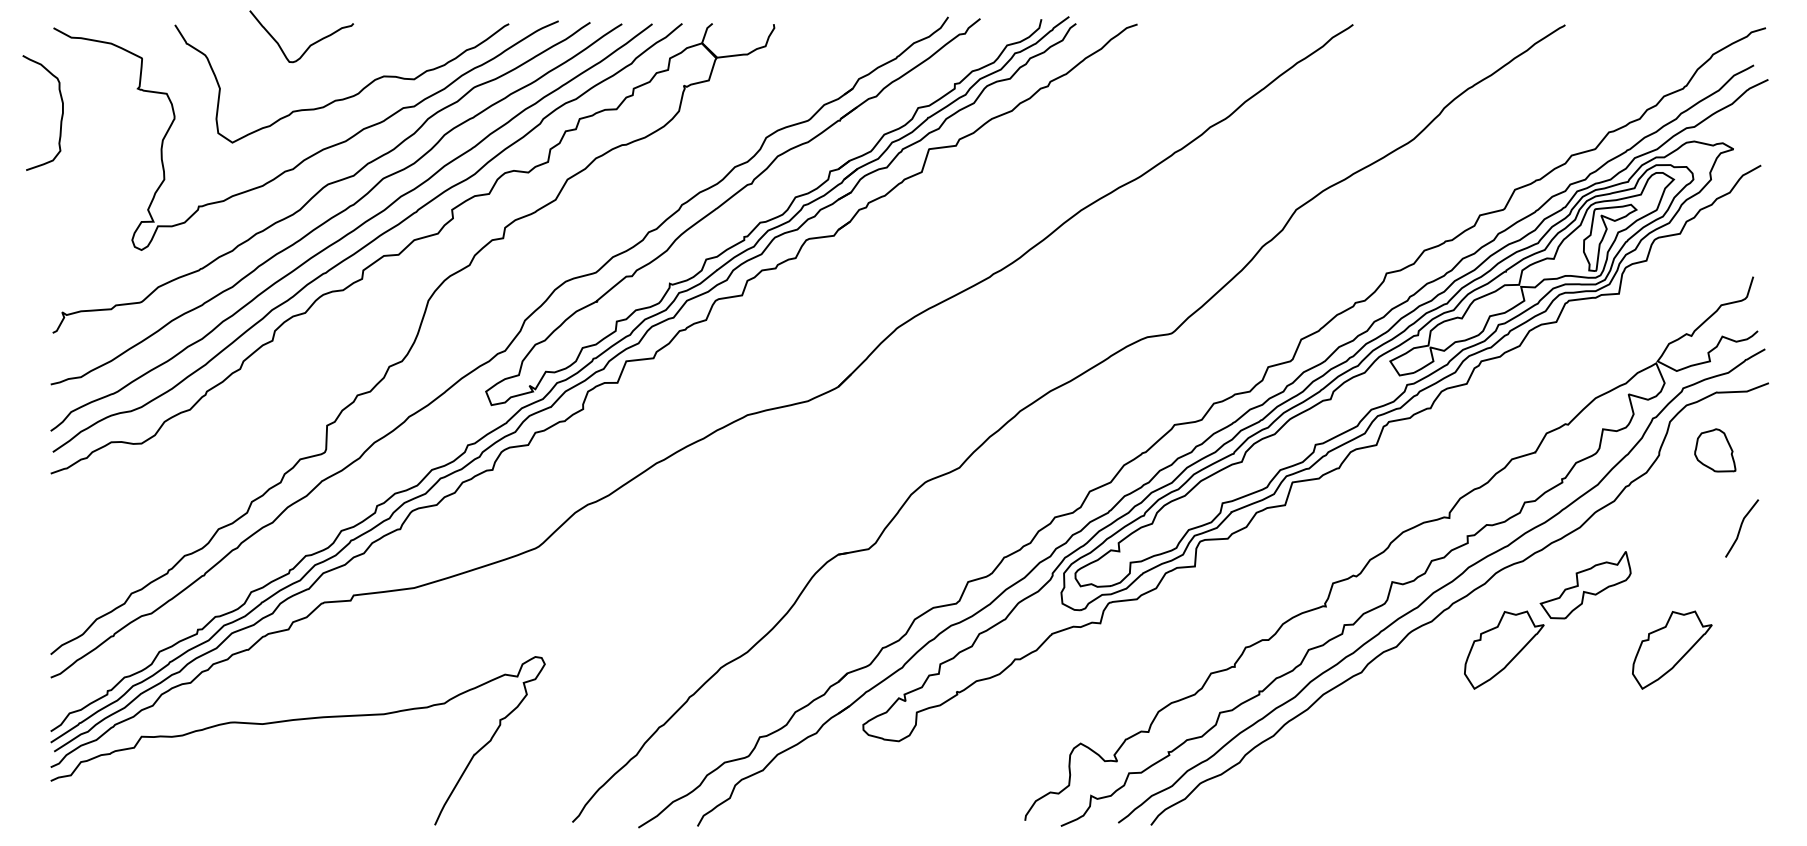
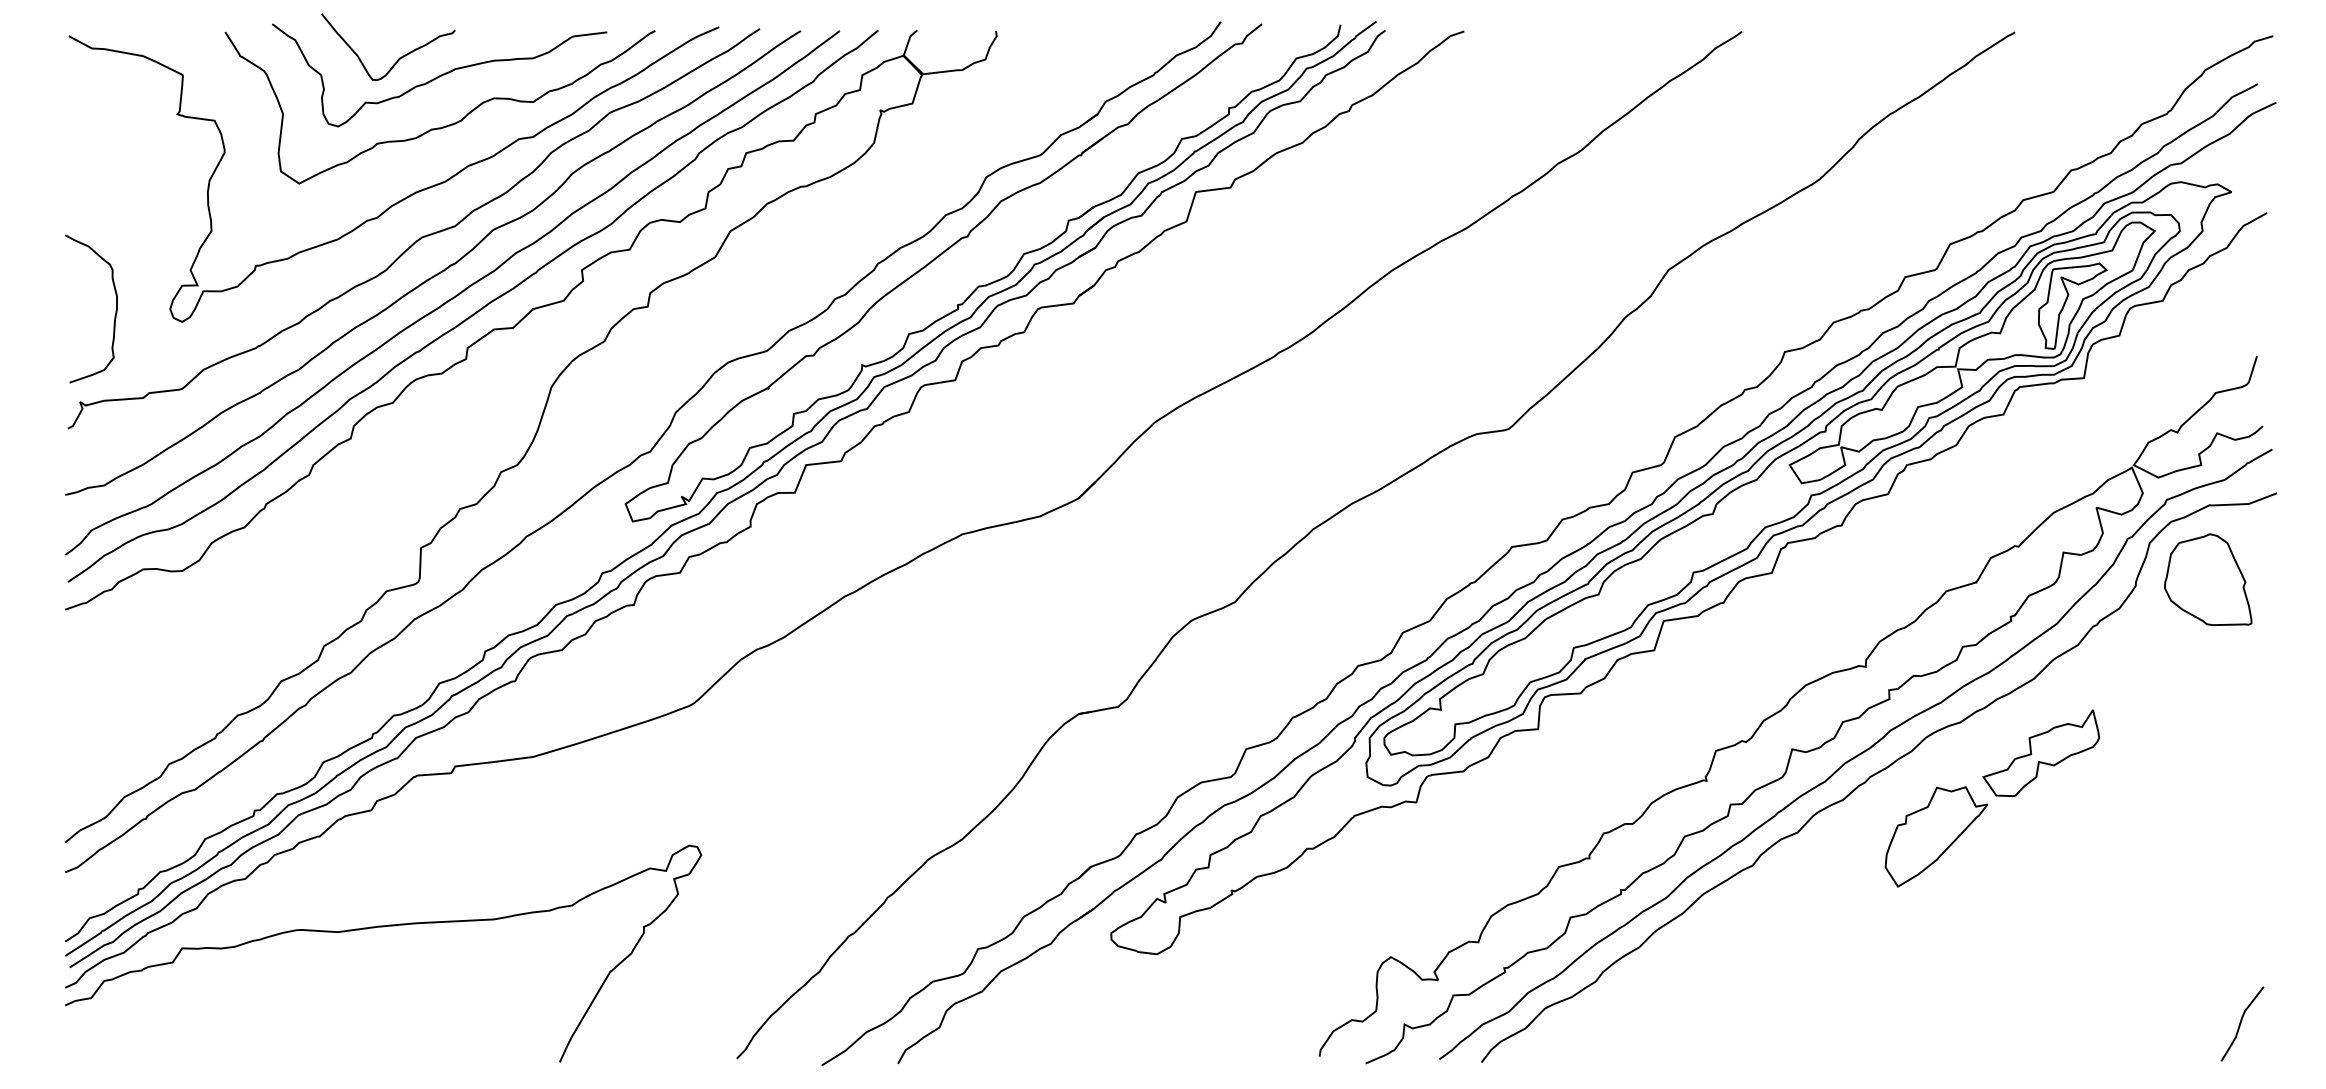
curve: (341, 58) -> (439, 75), added
curve: (61, 114) -> (115, 310), moved
part: (1714, 450) -> (2207, 579), size x1.67
curve: (1741, 528) -> (2241, 1024), moved
part: (1672, 649) -> (2152, 836), removed

